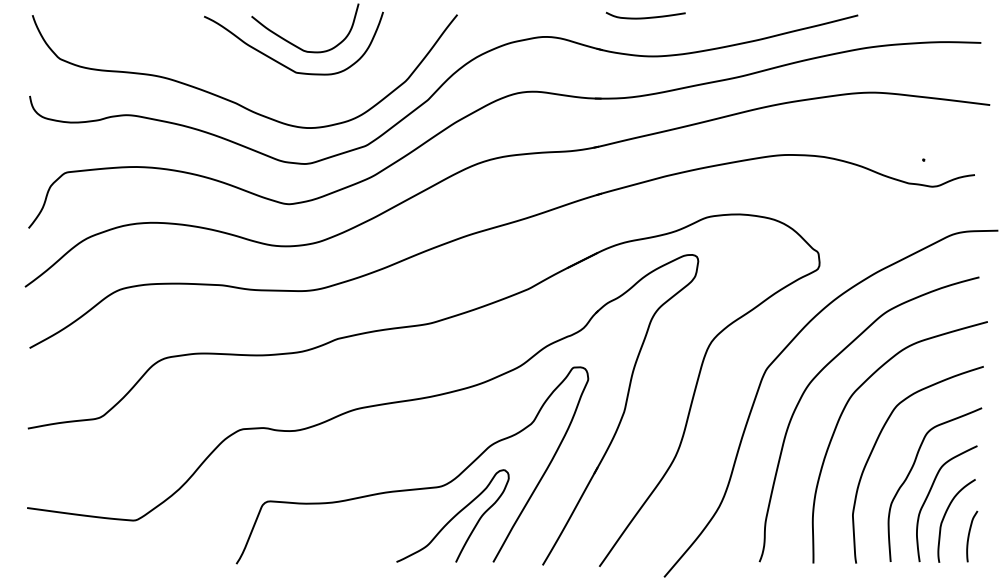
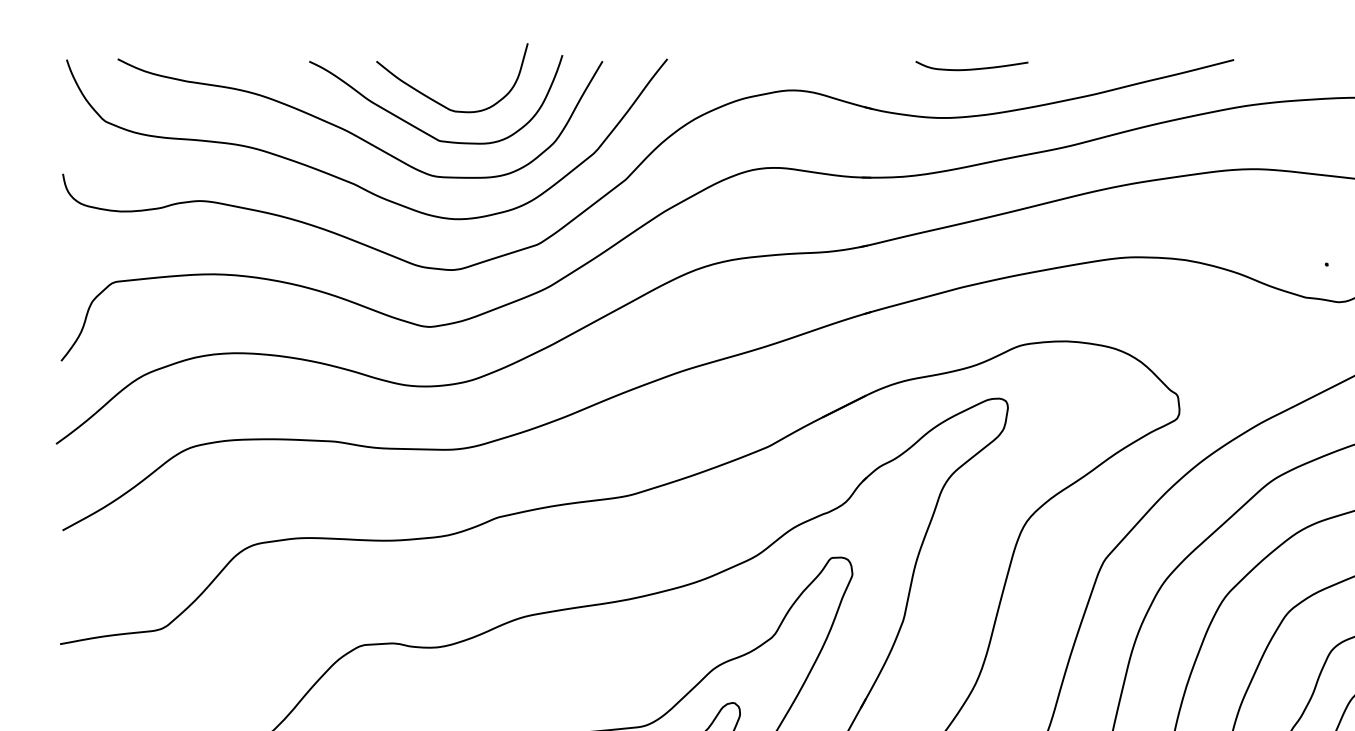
curve: (645, 17) -> (971, 68), moved
curve: (234, 66) -> (352, 132), added

